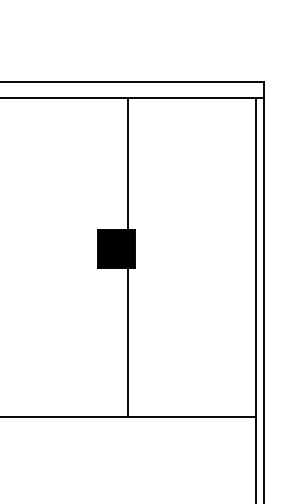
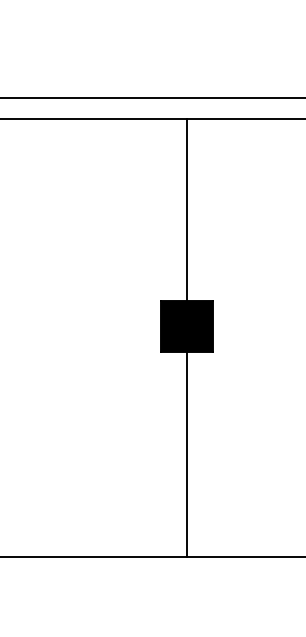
line: (127, 257) -> (186, 338), moved

